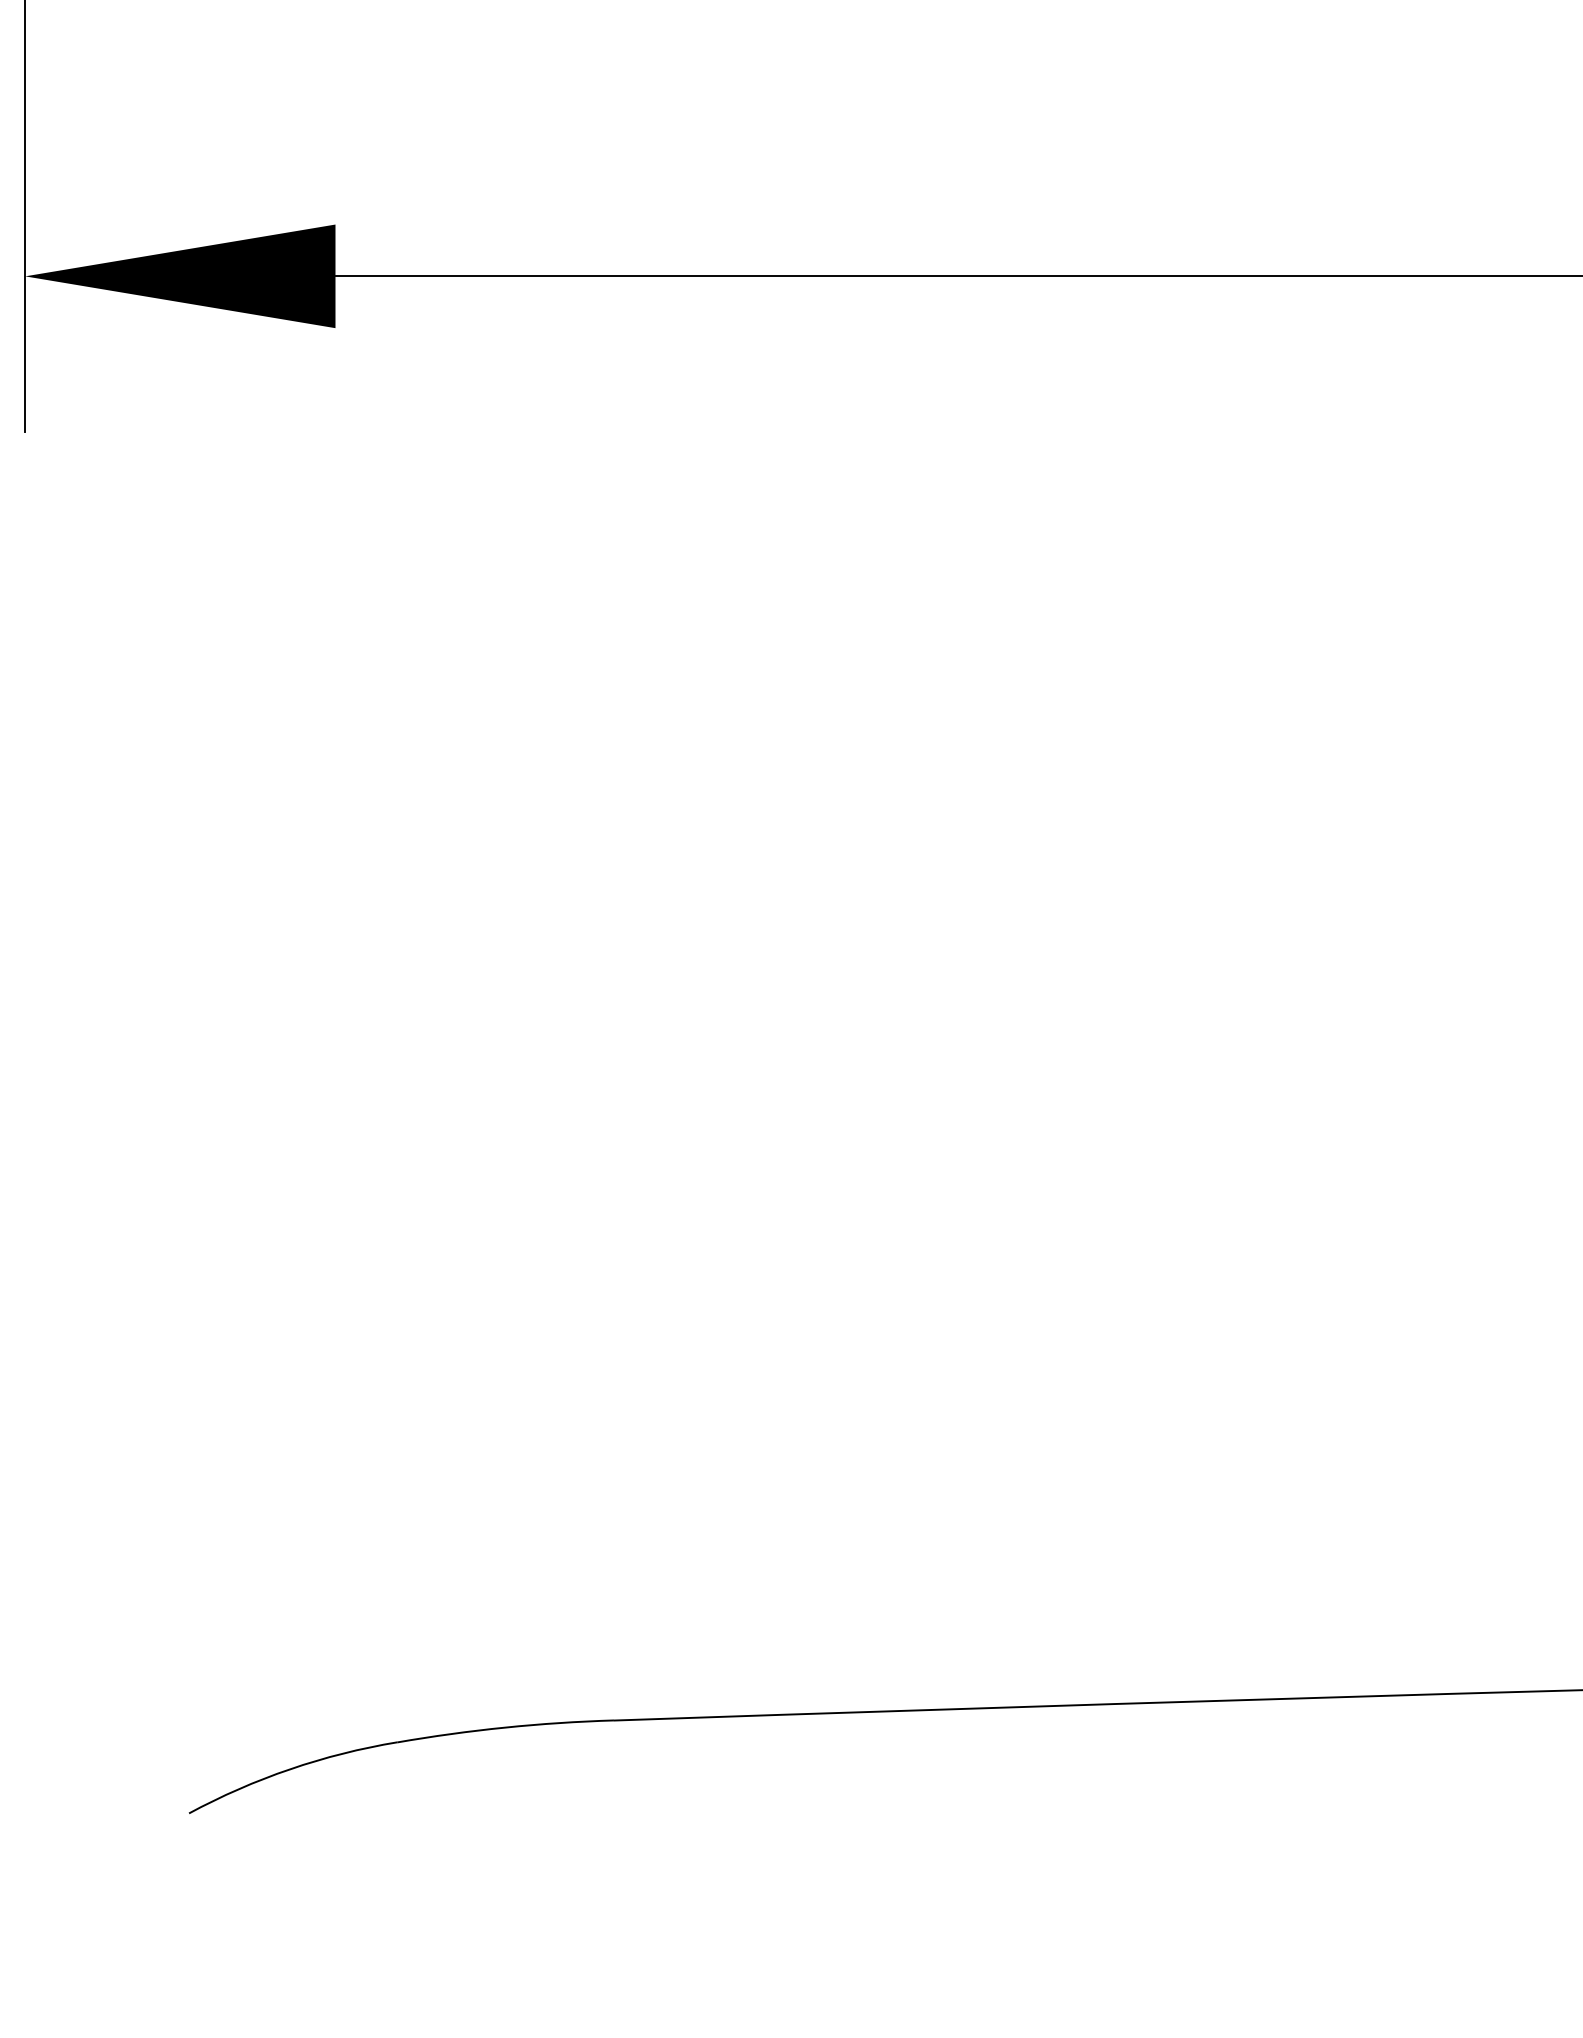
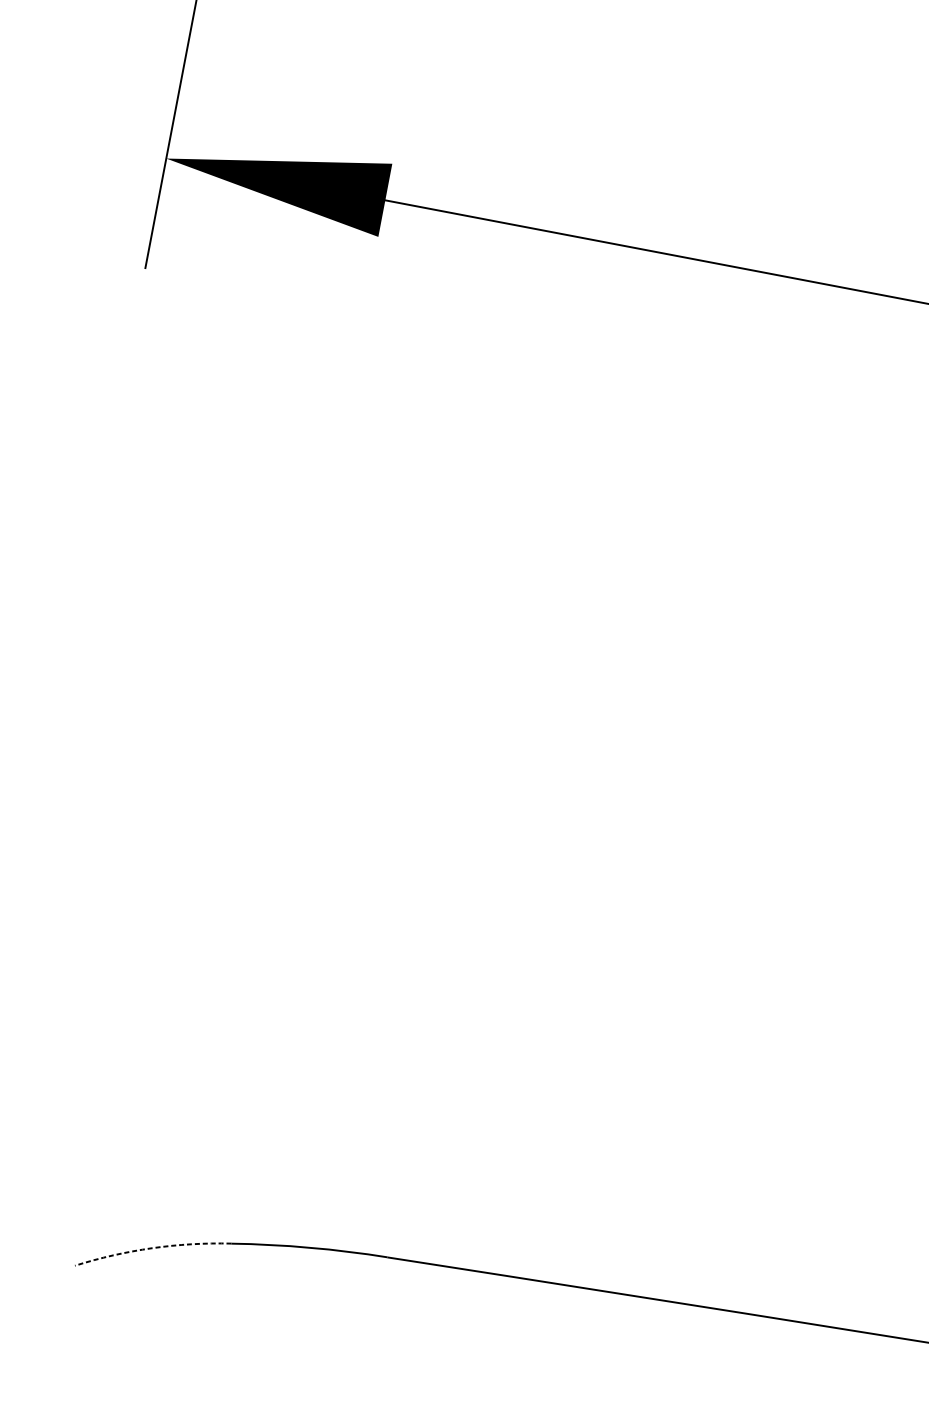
arc: (290, 1769) -> (152, 1248), solid -> dashed

